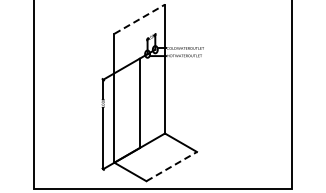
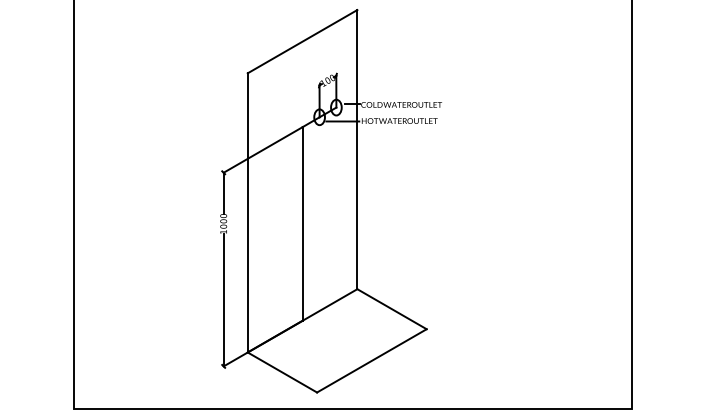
line: (140, 19) -> (304, 42), dashed -> solid
line: (172, 166) -> (373, 360), dashed -> solid

